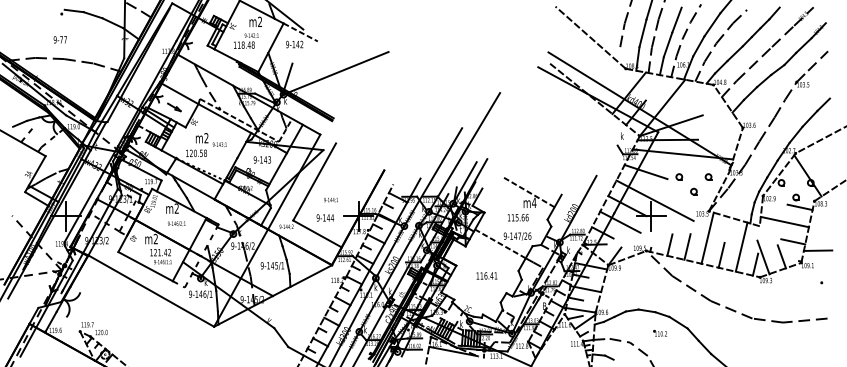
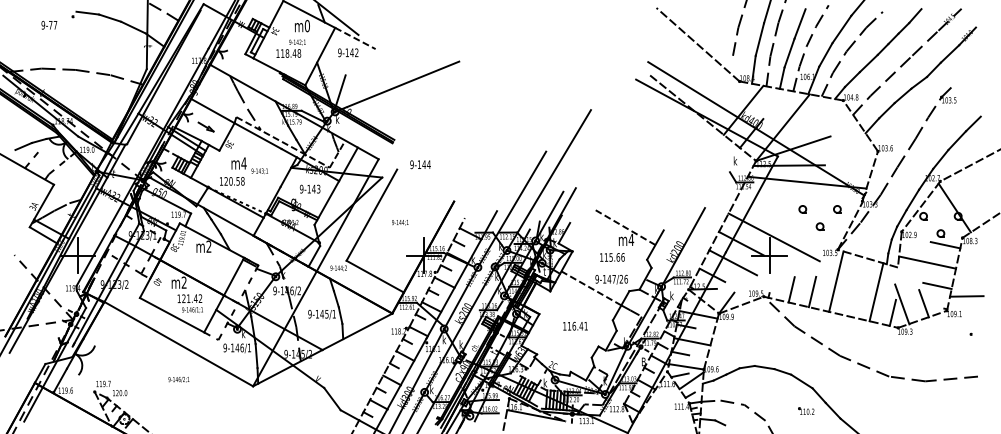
text: (259, 22) -> (306, 26), m2 -> m0
text: (60, 39) -> (49, 24), moved
line: (817, 60) -> (966, 71), removed
text: (206, 138) -> (243, 163), m2 -> m4
line: (646, 172) -> (763, 203), removed
text: (331, 200) -> (400, 222), moved
text: (325, 217) -> (420, 164), moved
text: (176, 223) -> (178, 379), moved
line: (721, 255) -> (852, 301), removed
part: (660, 332) -> (806, 410), moved

